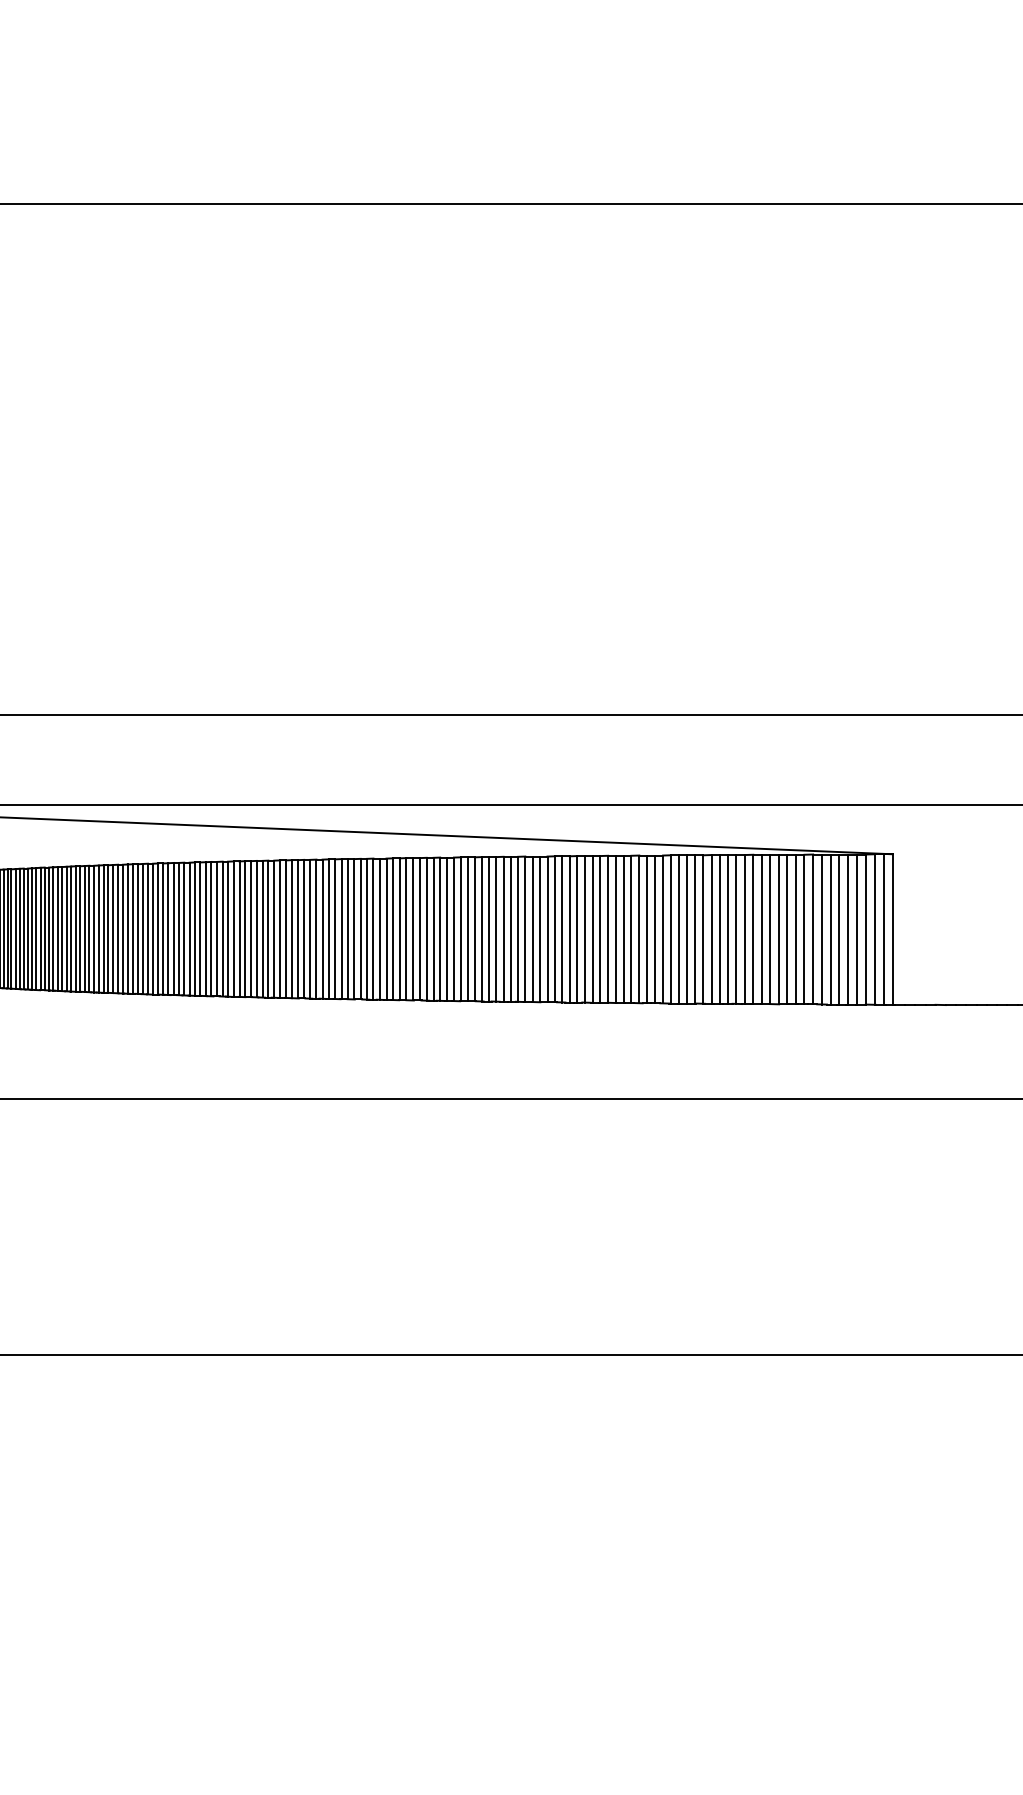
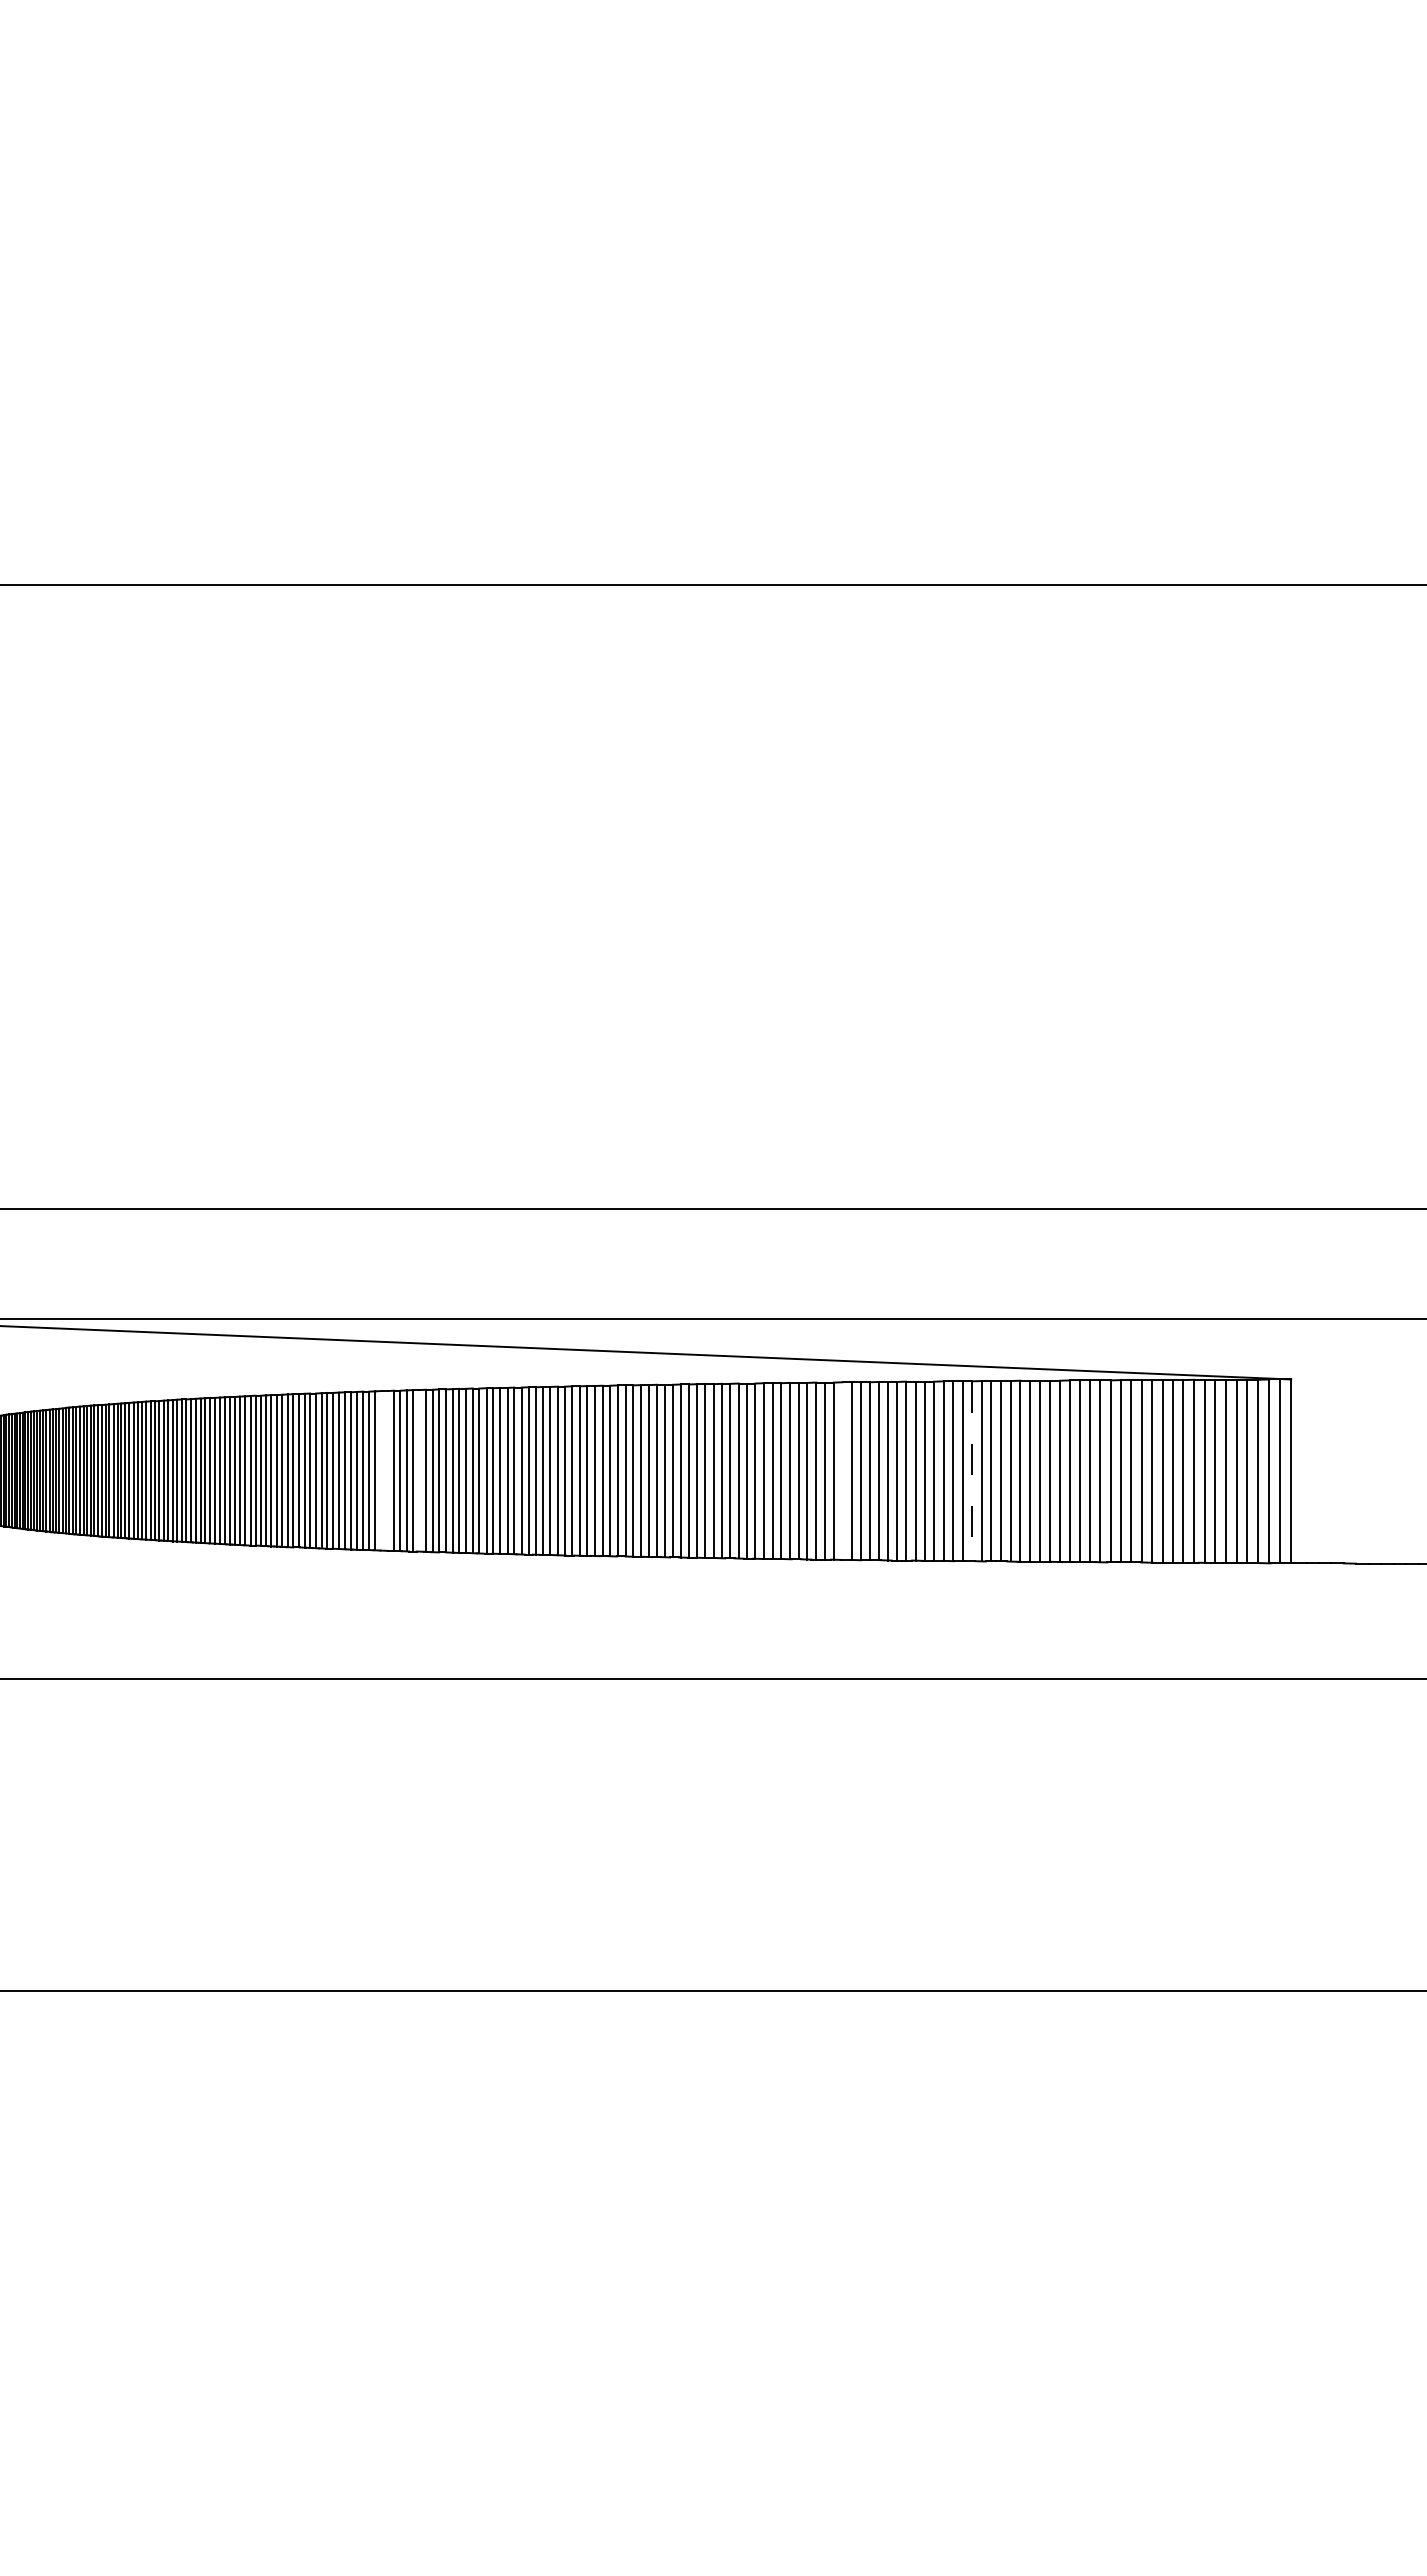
line: (147, 928) -> (381, 1470), removed
line: (152, 928) -> (387, 1470), removed
line: (178, 928) -> (419, 1470), removed
line: (525, 928) -> (842, 1470), removed
line: (631, 929) -> (972, 1471), solid -> dashed

